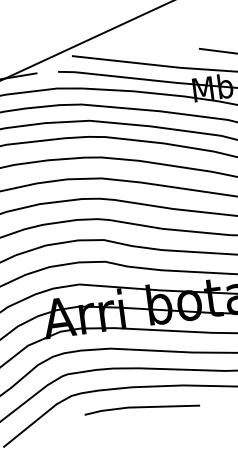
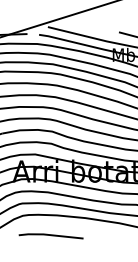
line: (140, 407) -> (50, 235), moved

